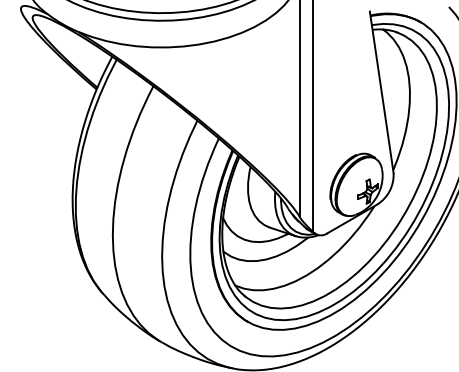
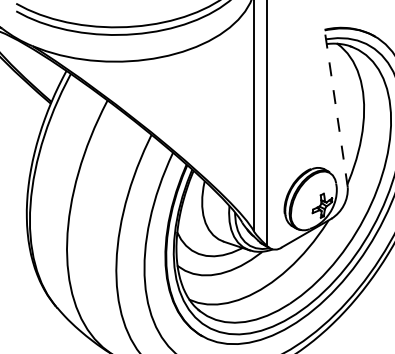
line: (381, 92) -> (335, 106), solid -> dashed

